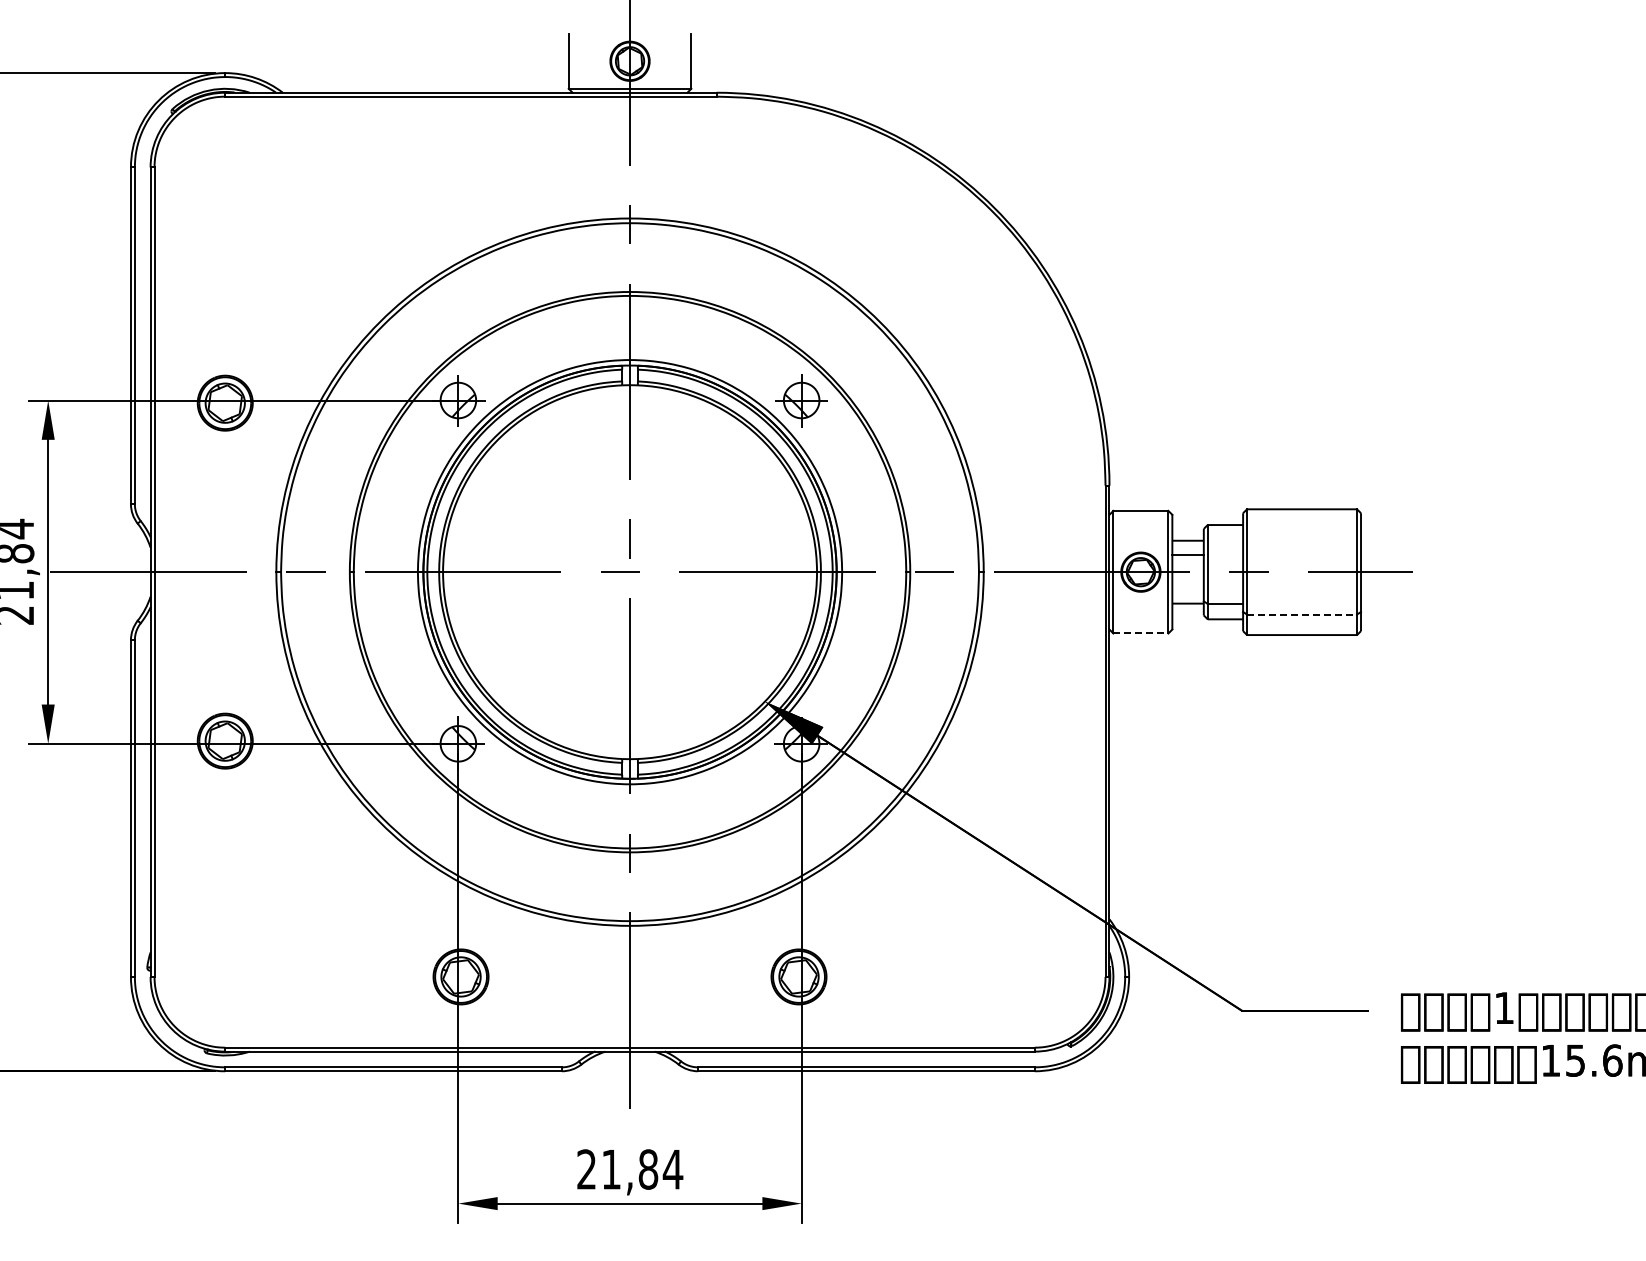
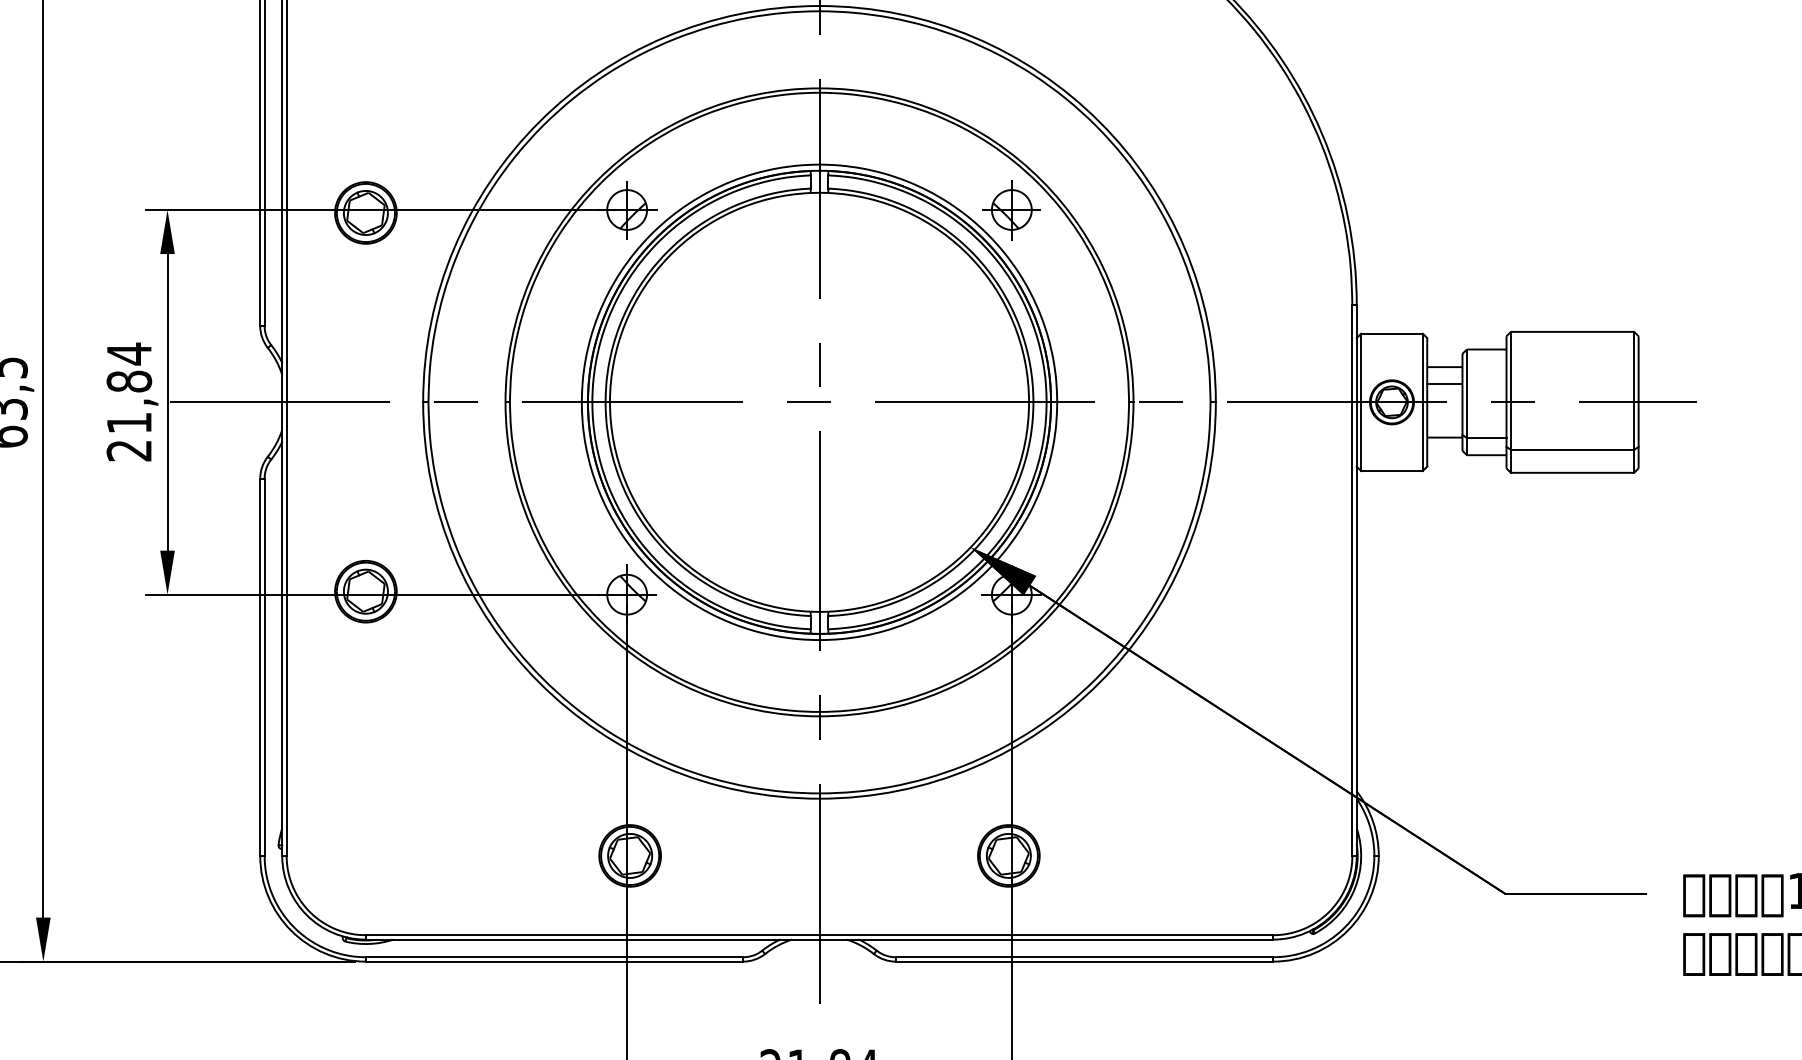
line: (1302, 614) -> (1573, 449), dashed -> solid
line: (1140, 633) -> (1391, 471), dashed -> solid

